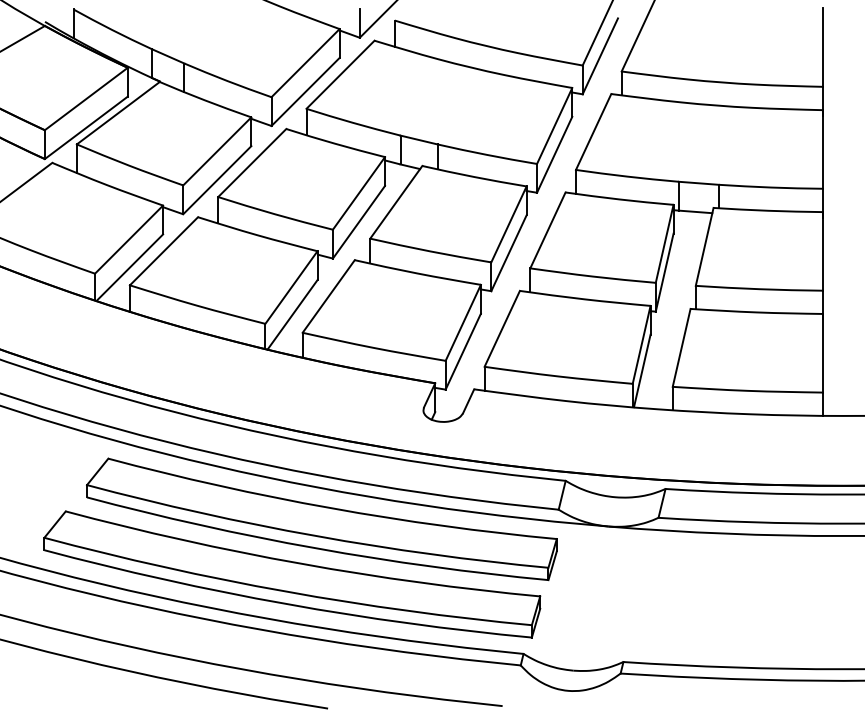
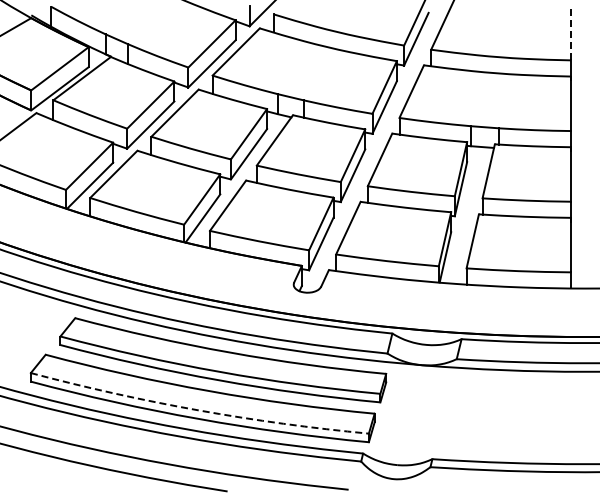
line: (824, 46) -> (571, 32), solid -> dashed
arc: (286, 591) -> (198, 410), solid -> dashed

